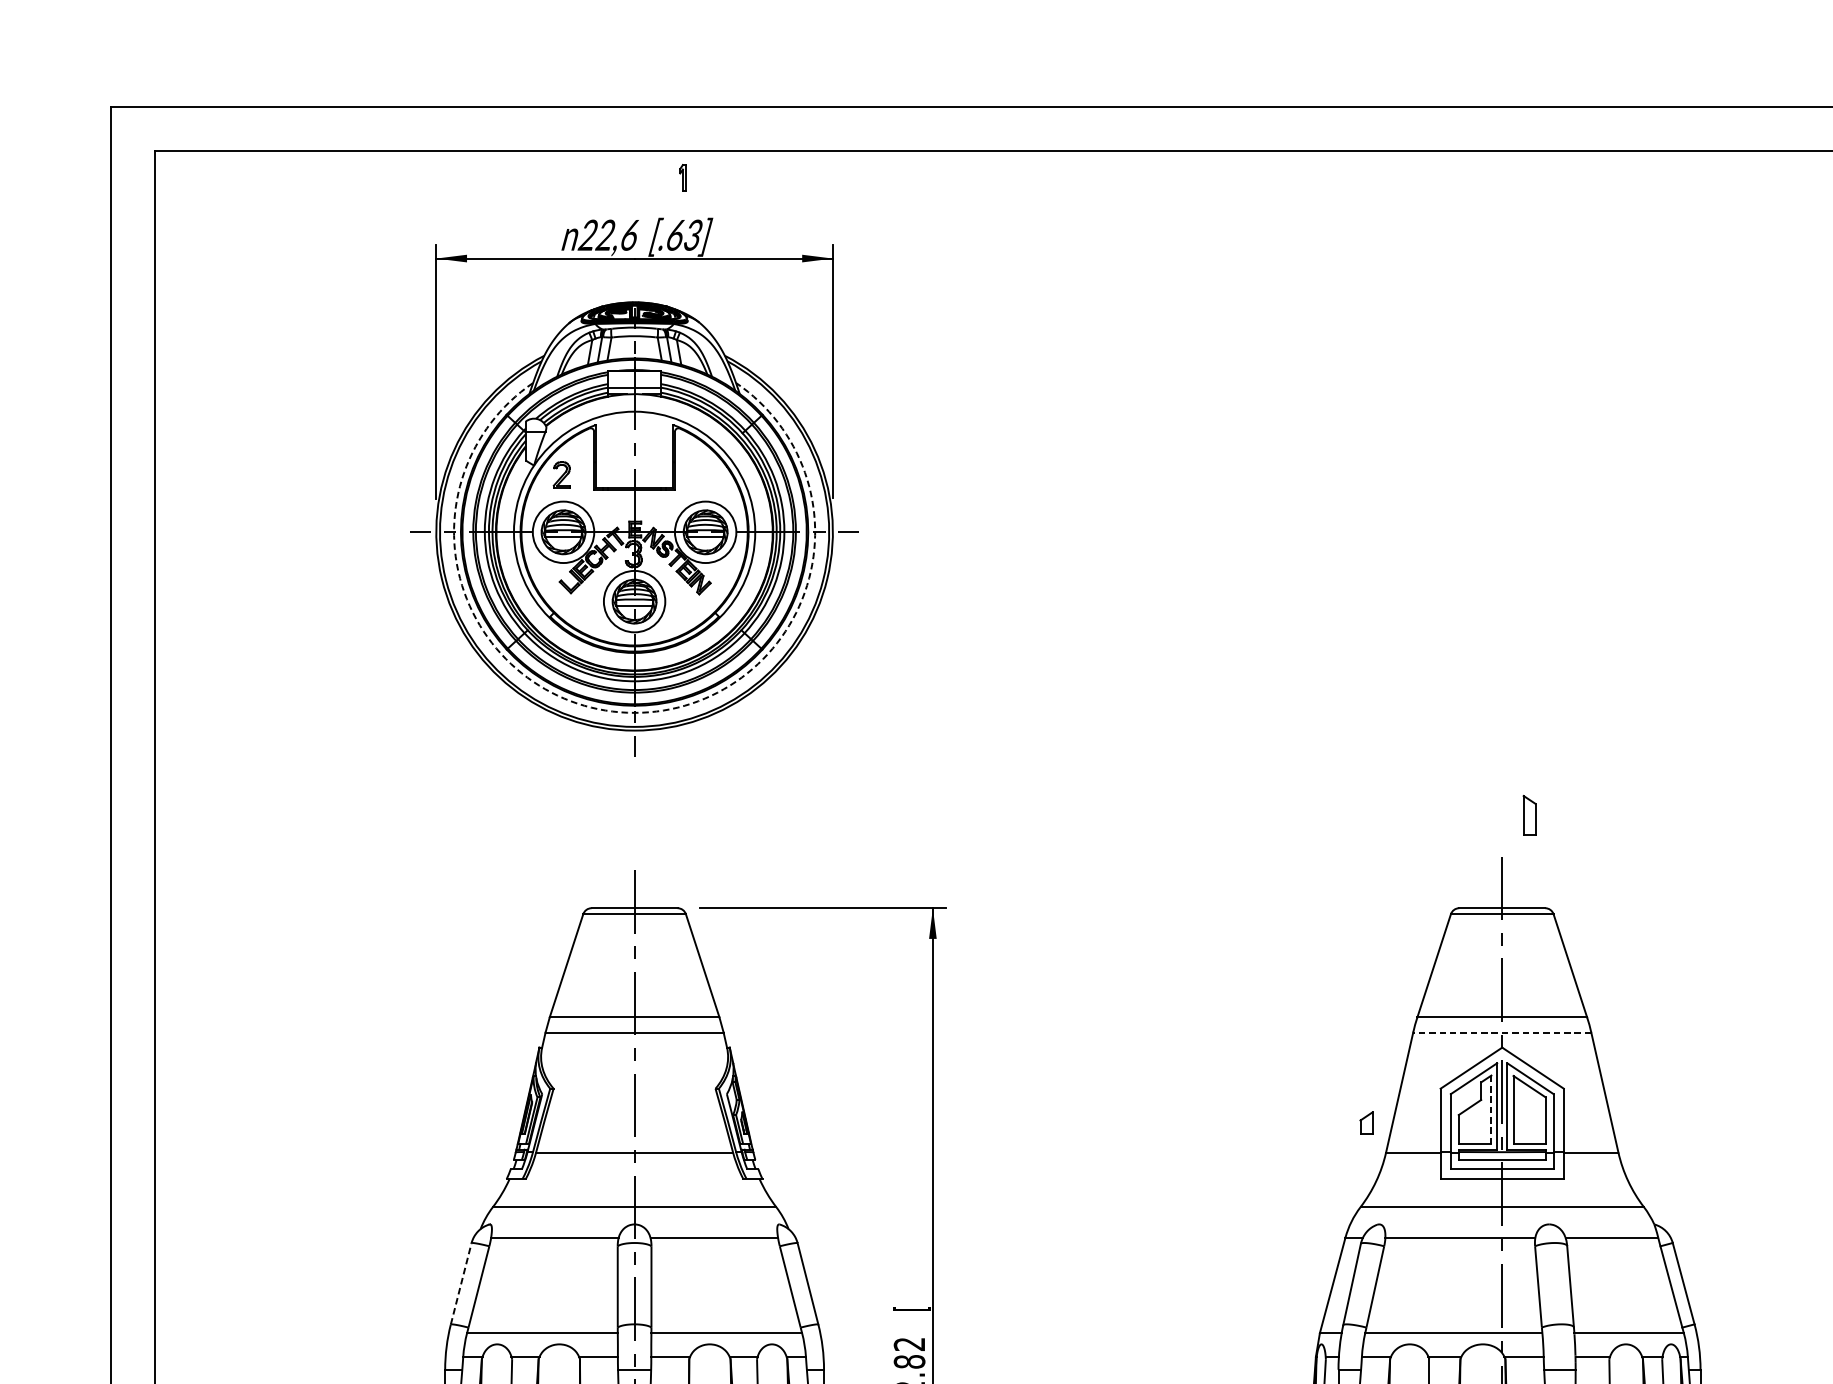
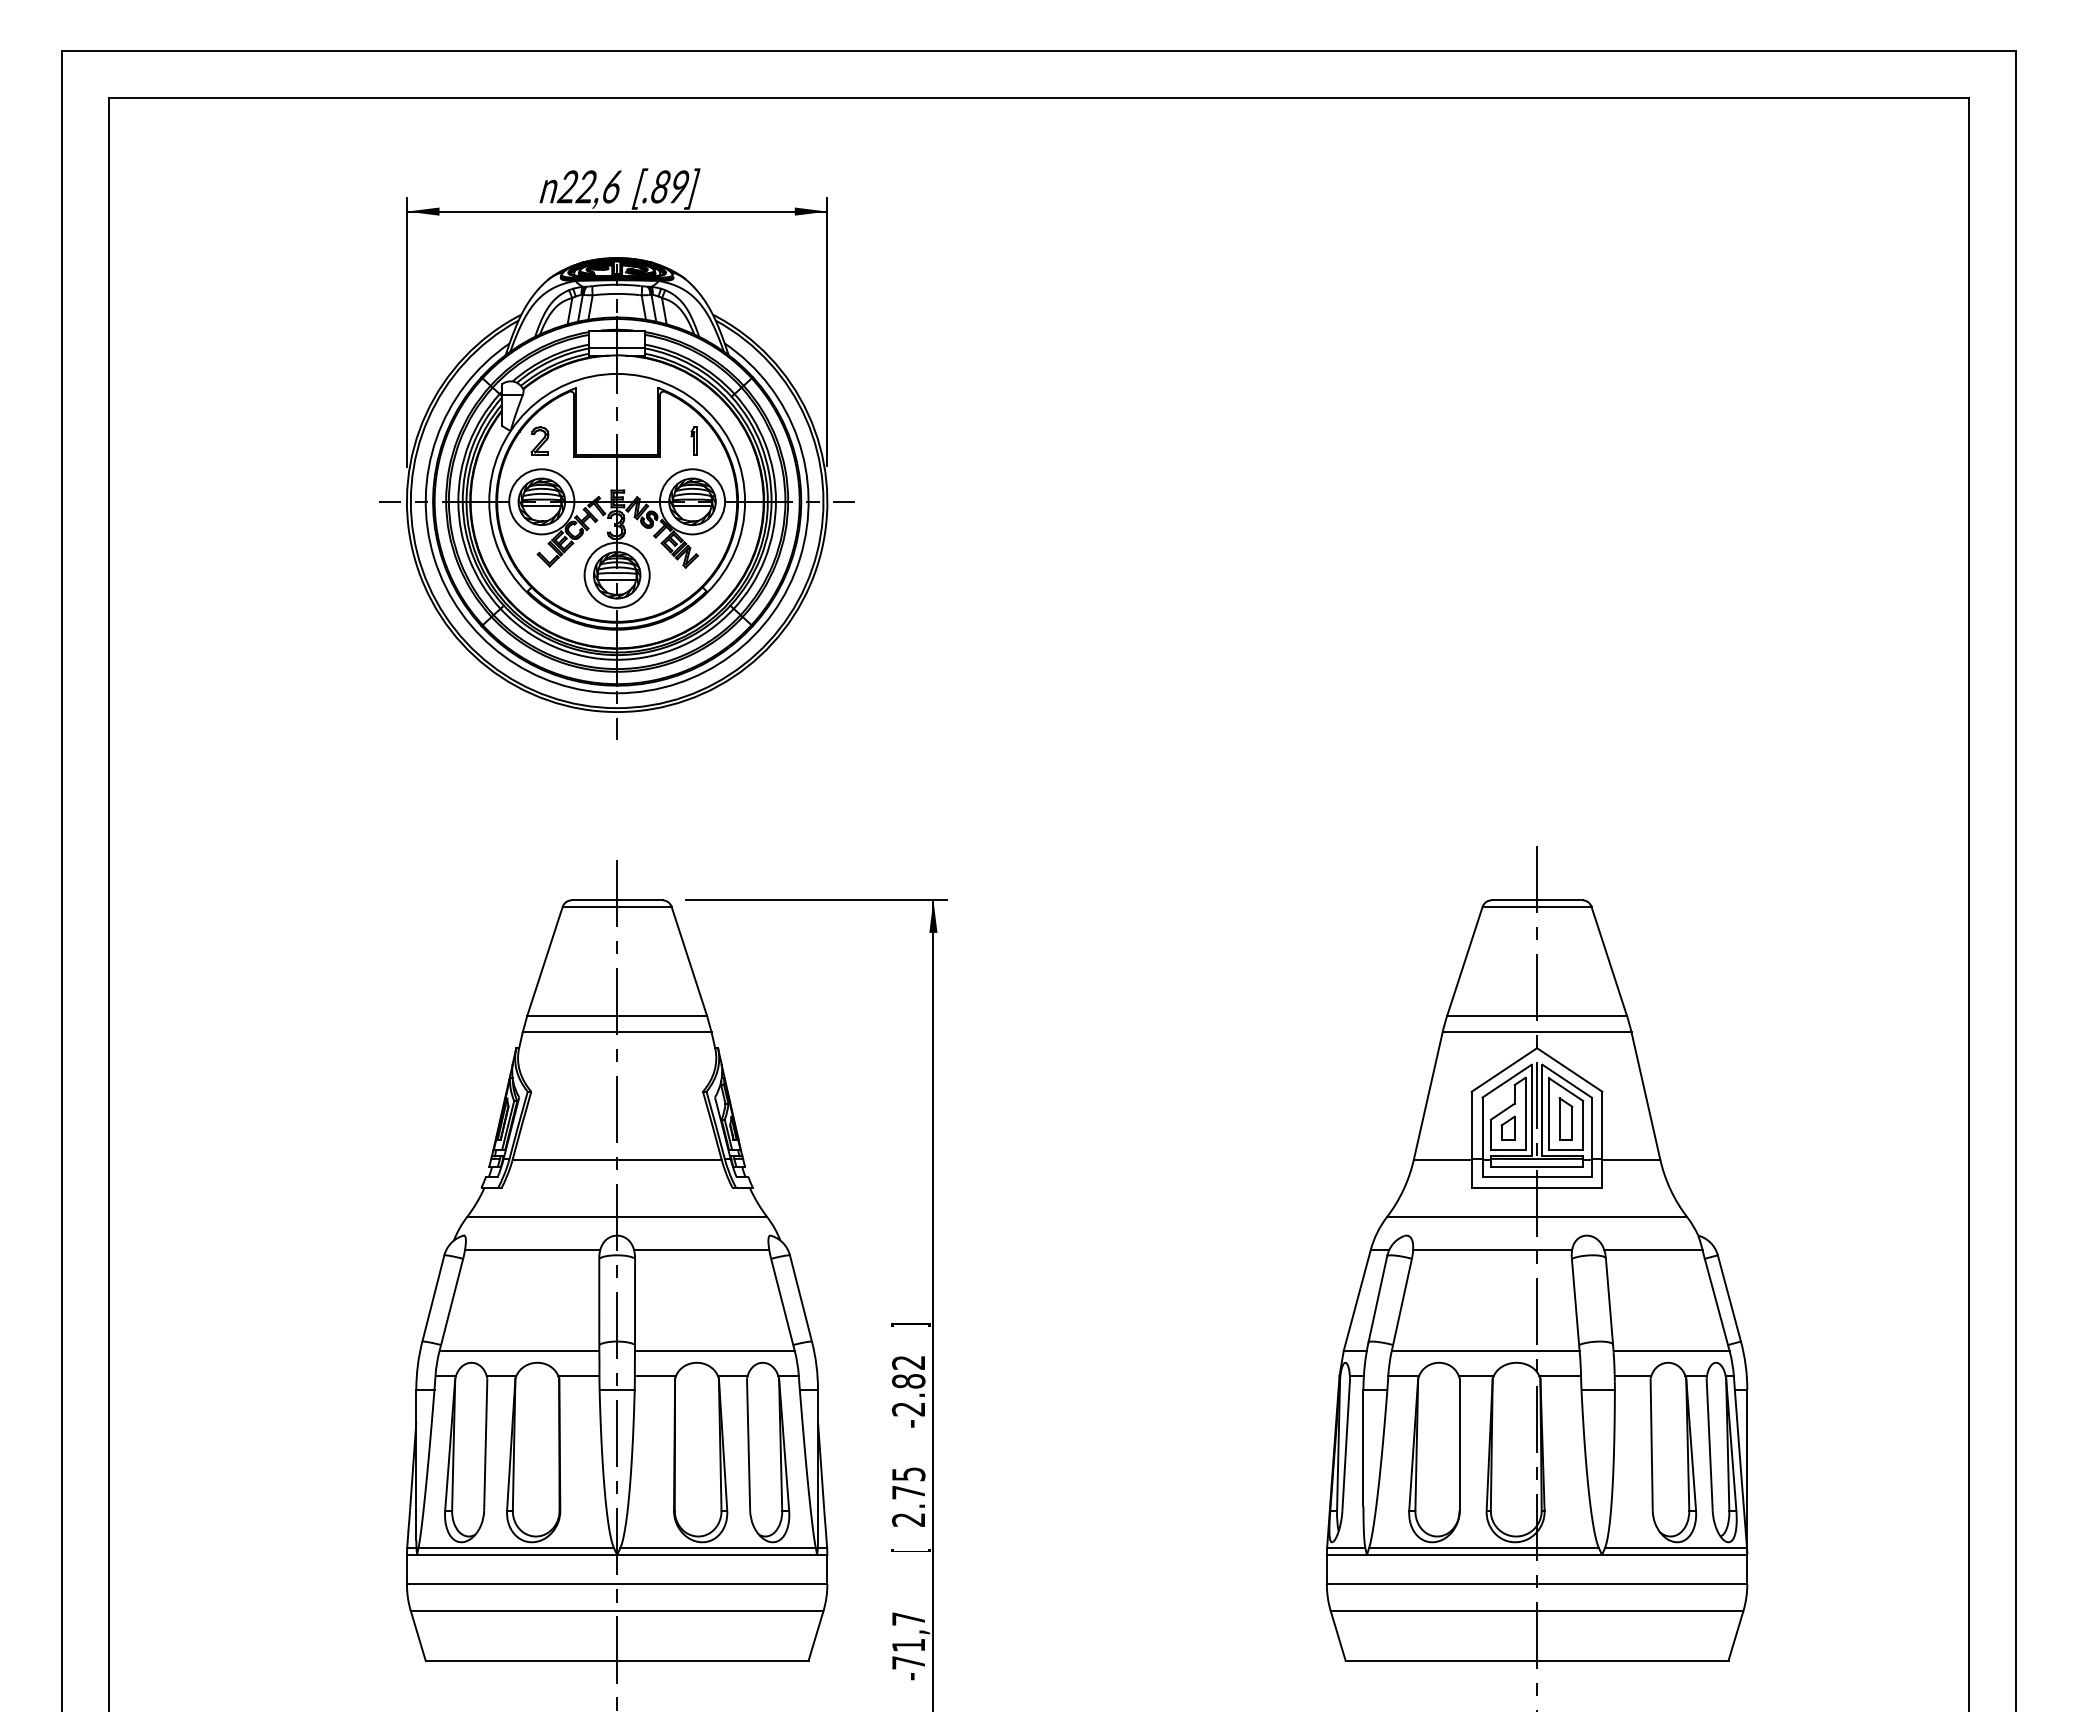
part: (682, 177) -> (693, 440), moved
text: (684, 234) -> (670, 186), [.63] -> [.89]
arc: (634, 713) -> (617, 693), dashed -> solid
part: (1529, 814) -> (1565, 1118), moved
line: (1501, 1032) -> (1536, 1032), dashed -> solid
line: (1491, 1110) -> (1525, 1114), dashed -> solid
part: (1365, 1122) -> (1507, 1127), moved
line: (461, 1283) -> (433, 1298), dashed -> solid
text: (911, 1308) -> (910, 1324), [ -> ]

